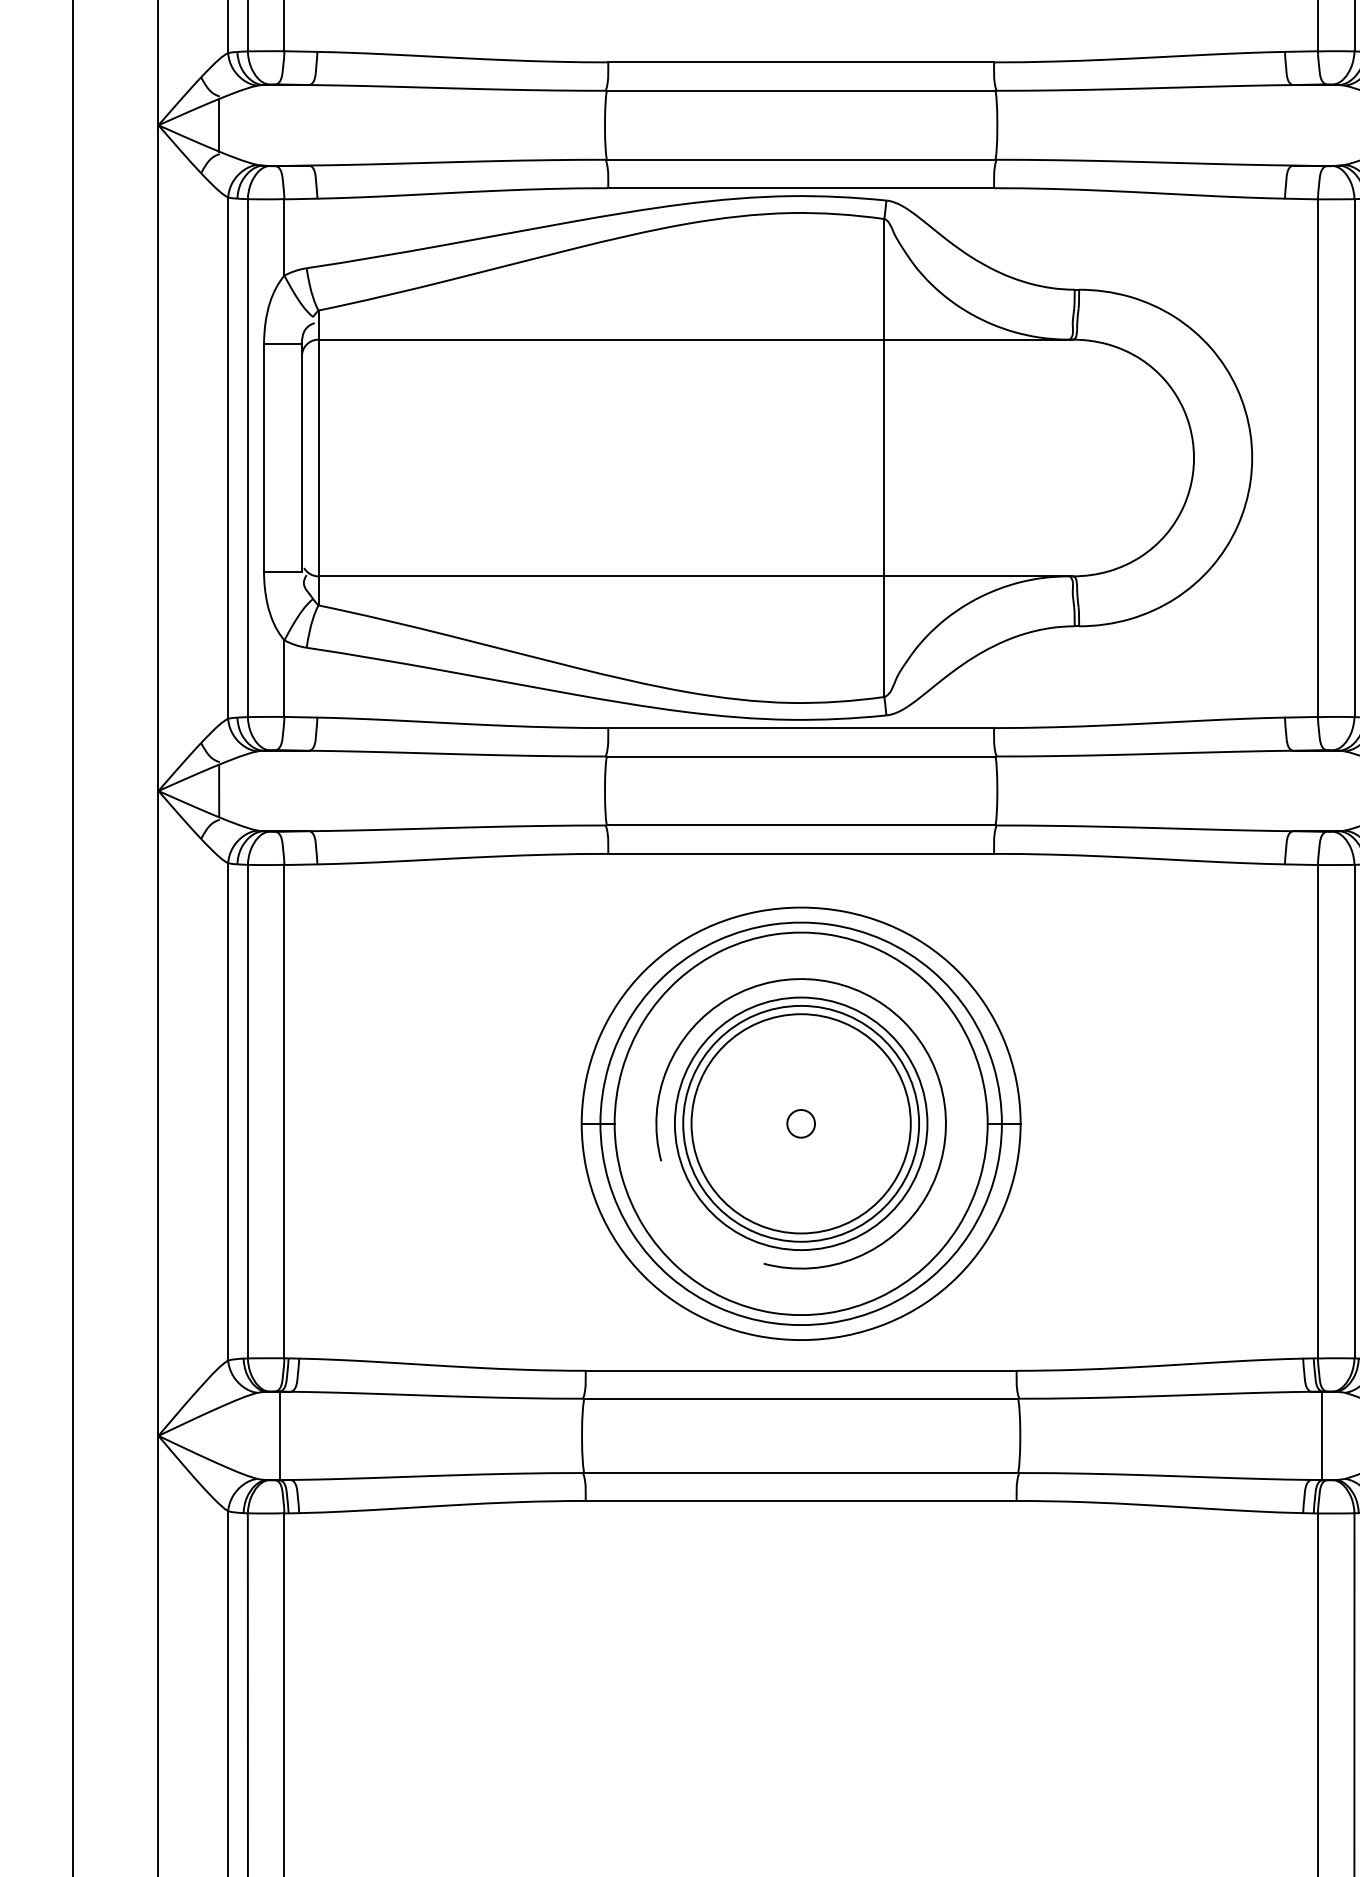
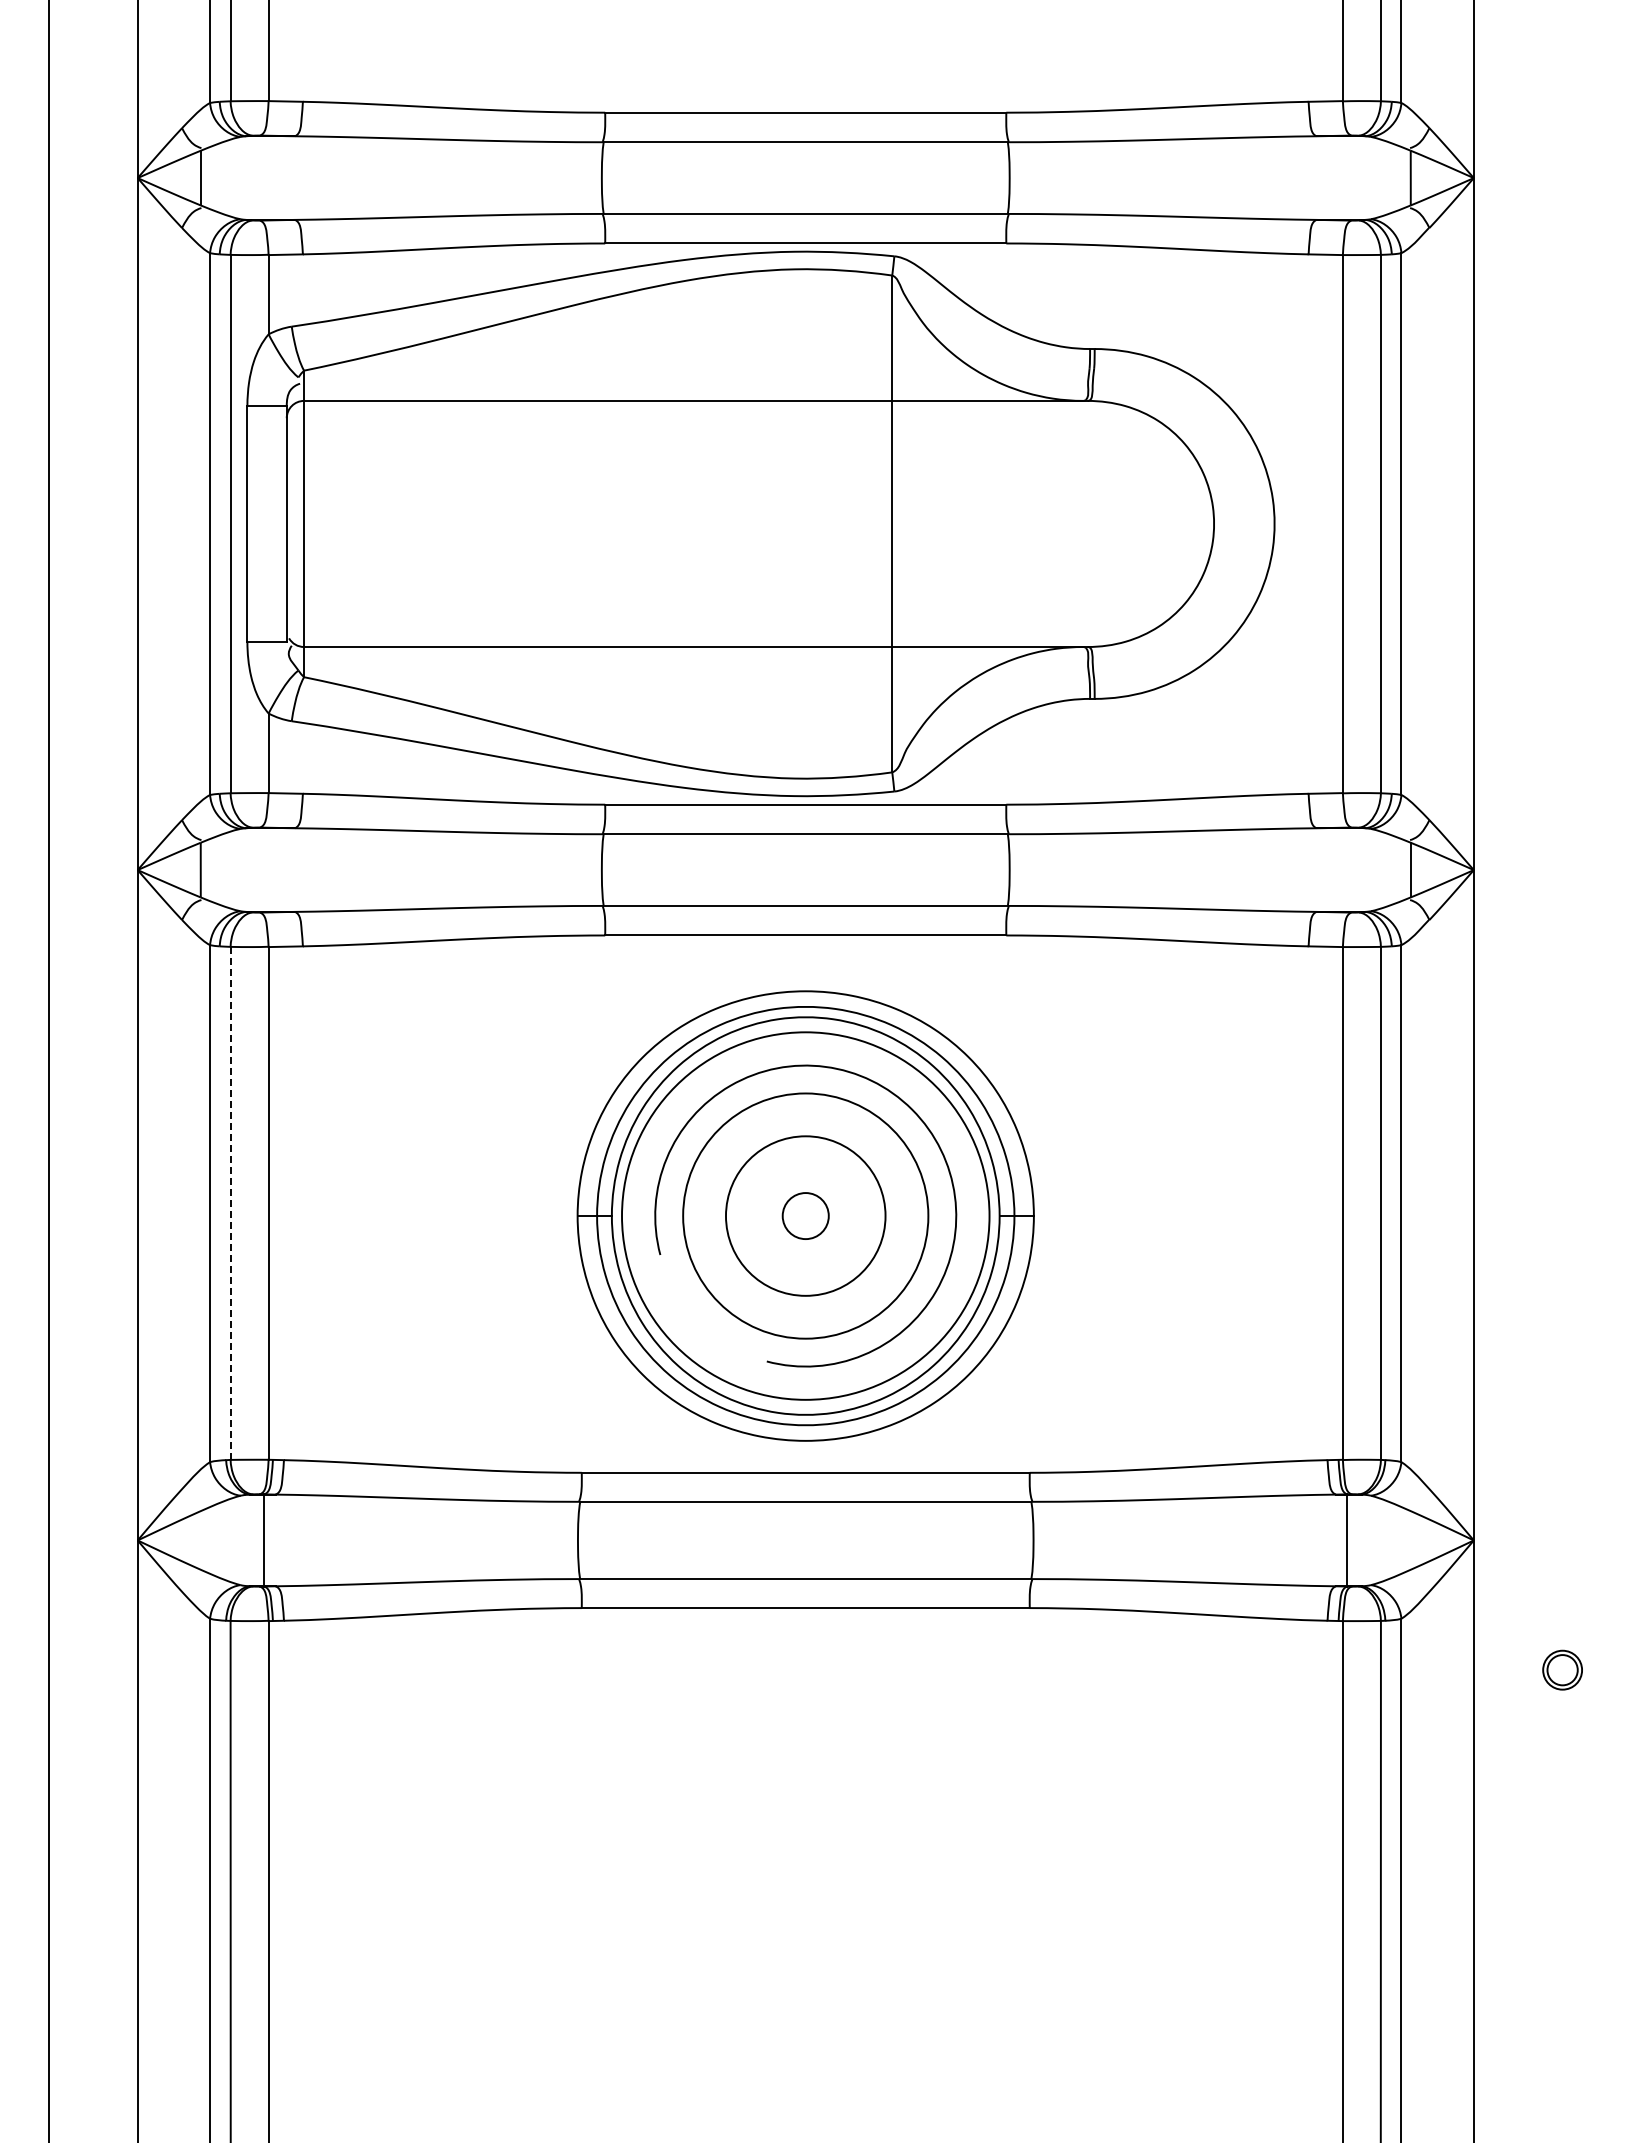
line: (247, 1111) -> (230, 1203), solid -> dashed
circle: (800, 1123) -> (805, 1215), size x1.4
circle: (800, 1123) -> (805, 1215), size x1.6
circle: (800, 1124) -> (805, 1216), size x0.7

